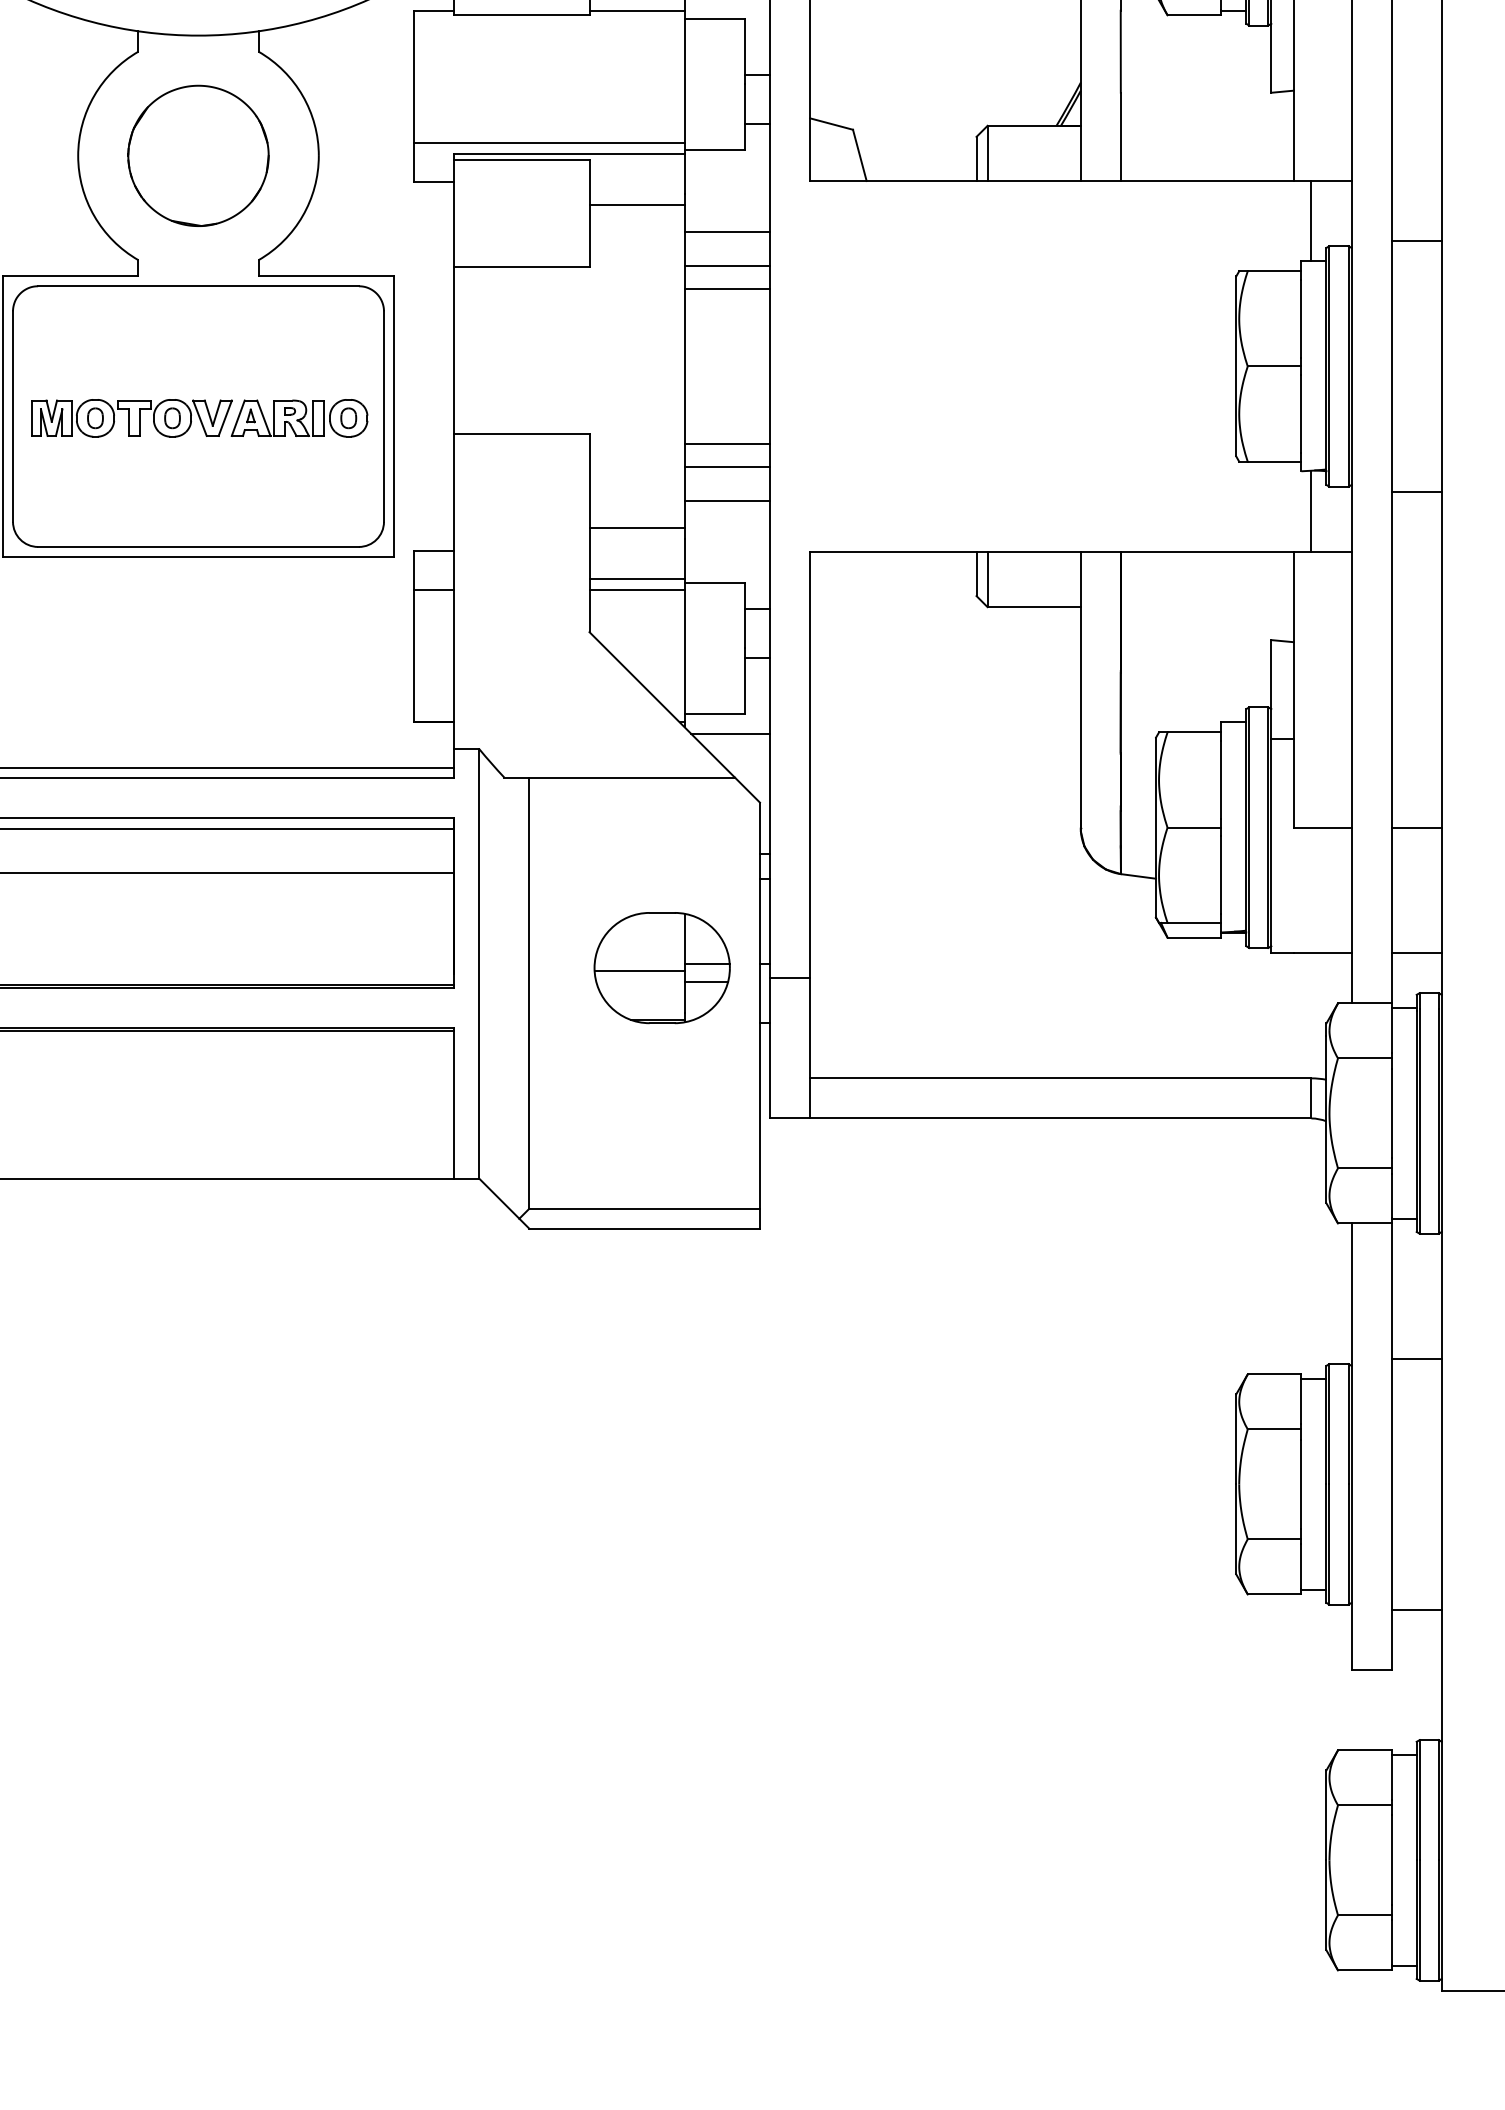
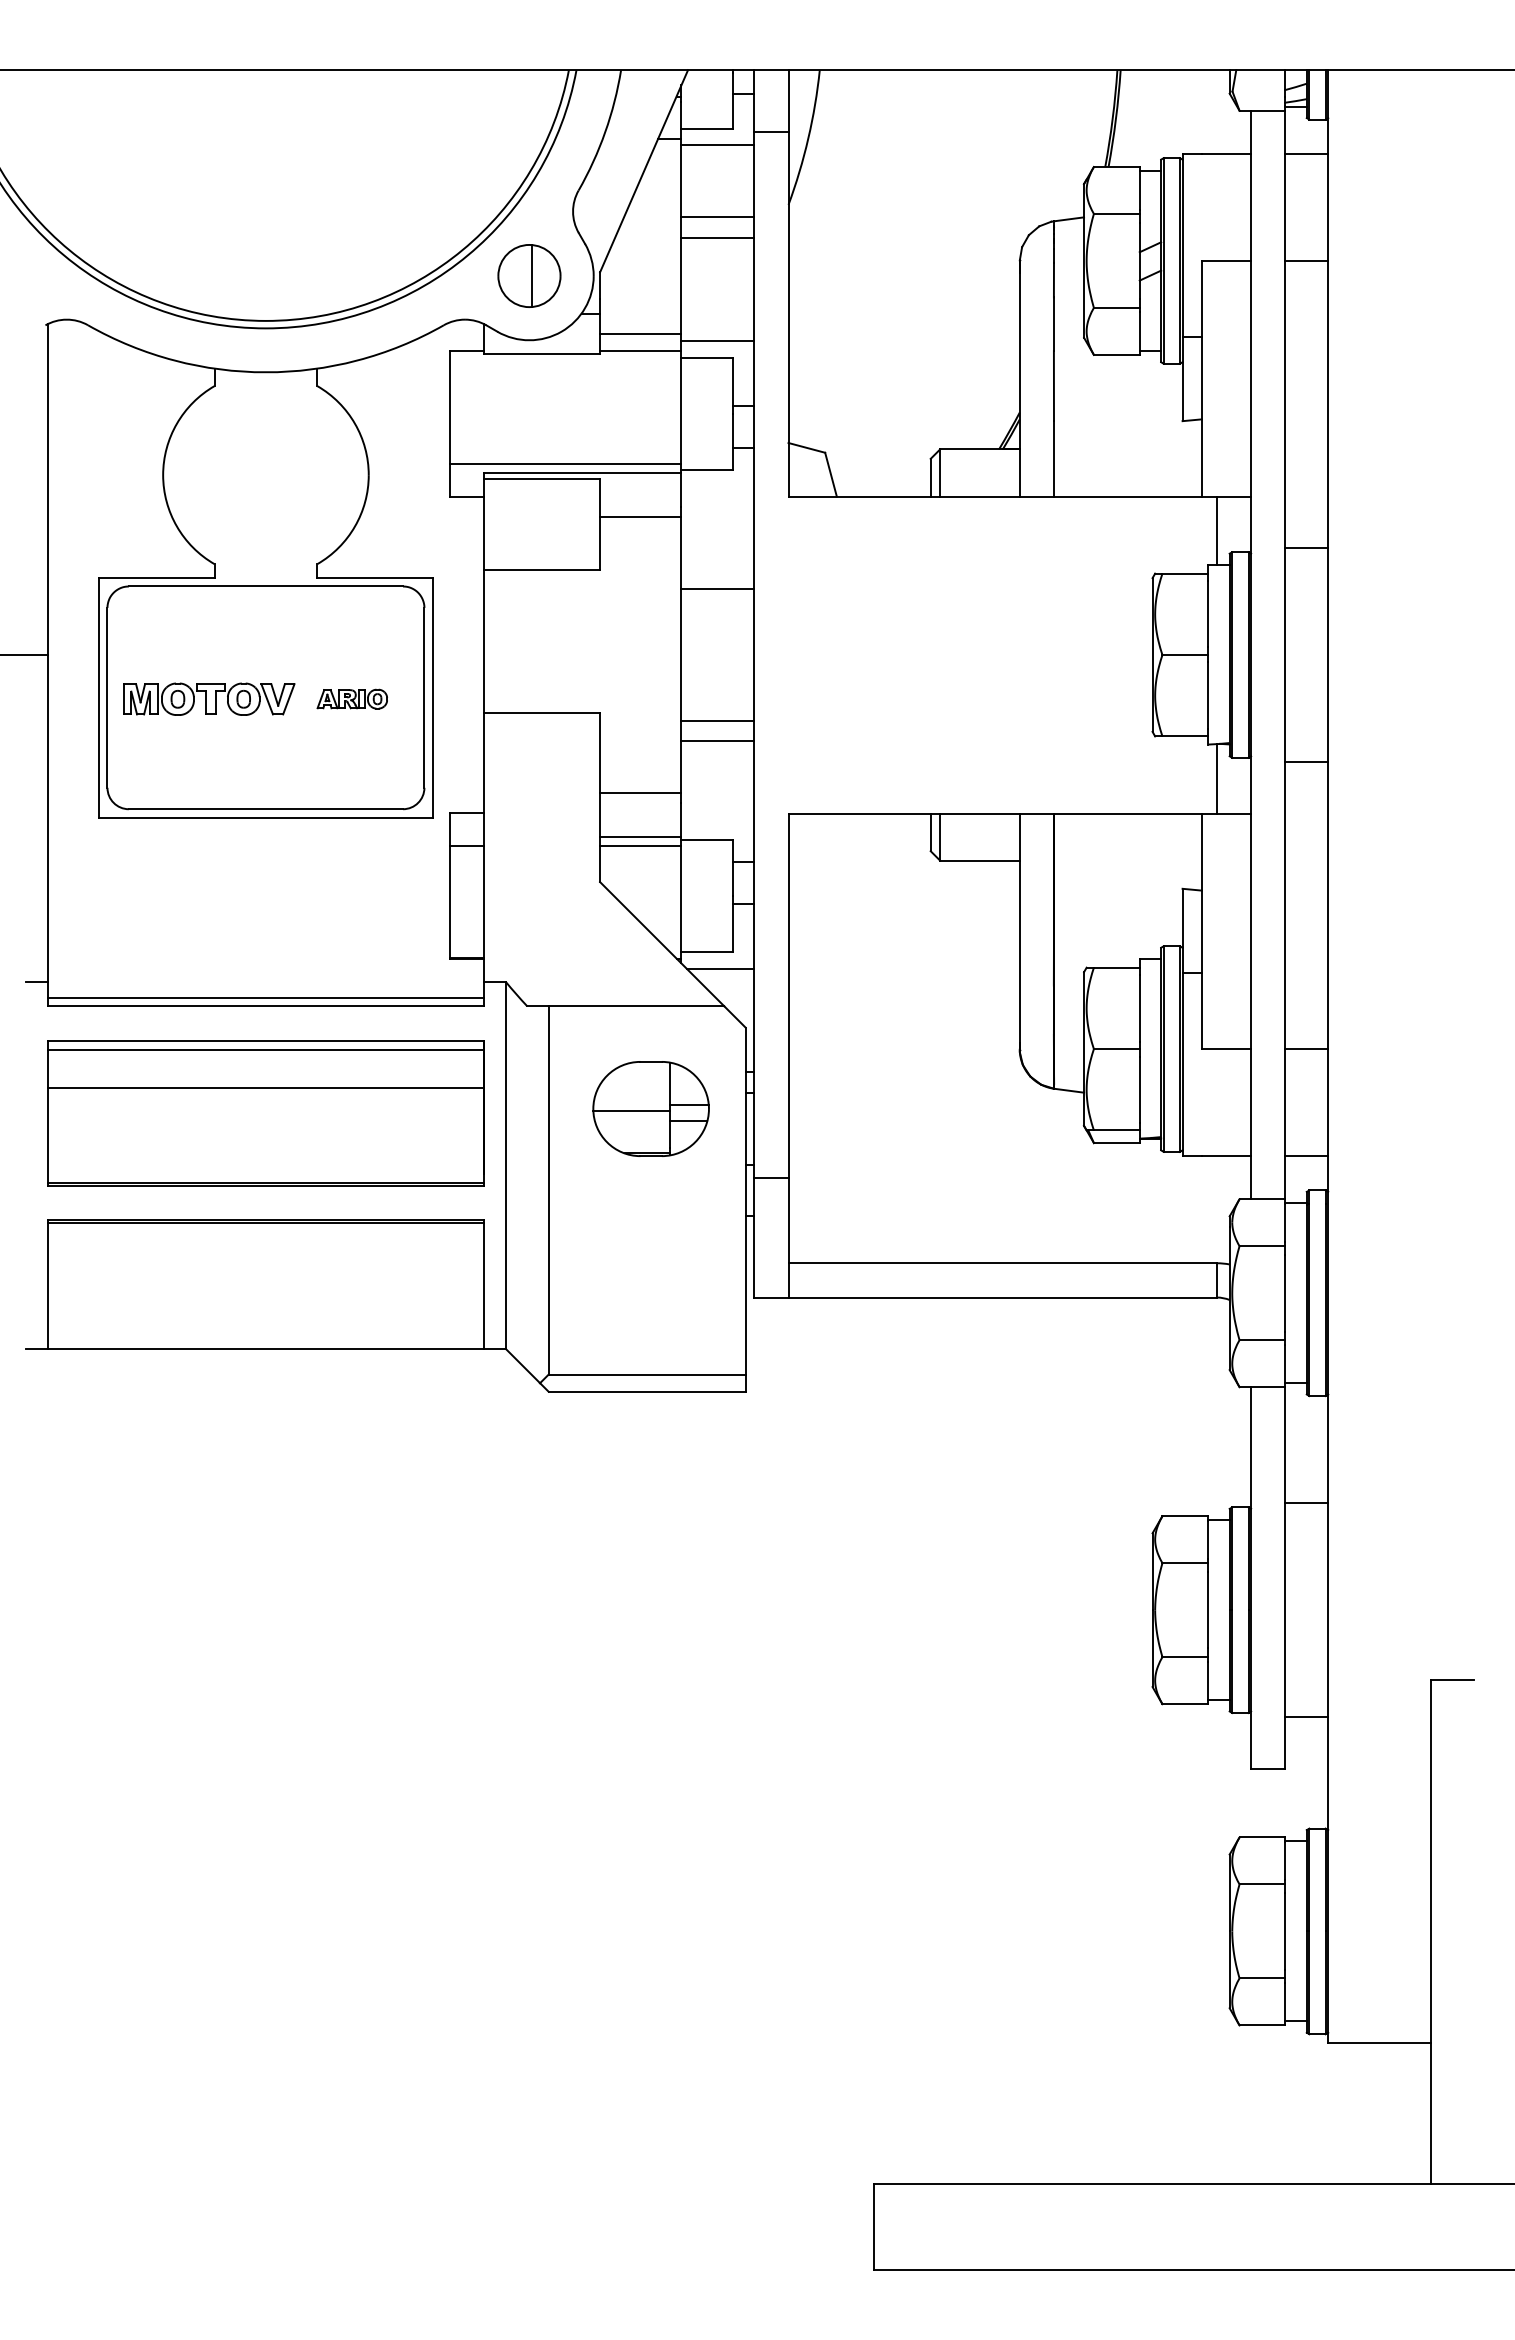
part: (197, 155) -> (265, 474), removed
line: (726, 231) -> (717, 539), removed
line: (726, 266) -> (717, 569), removed
part: (299, 417) -> (352, 698), size x0.6
line: (726, 501) -> (717, 770), removed
part: (661, 967) -> (650, 1108), moved

